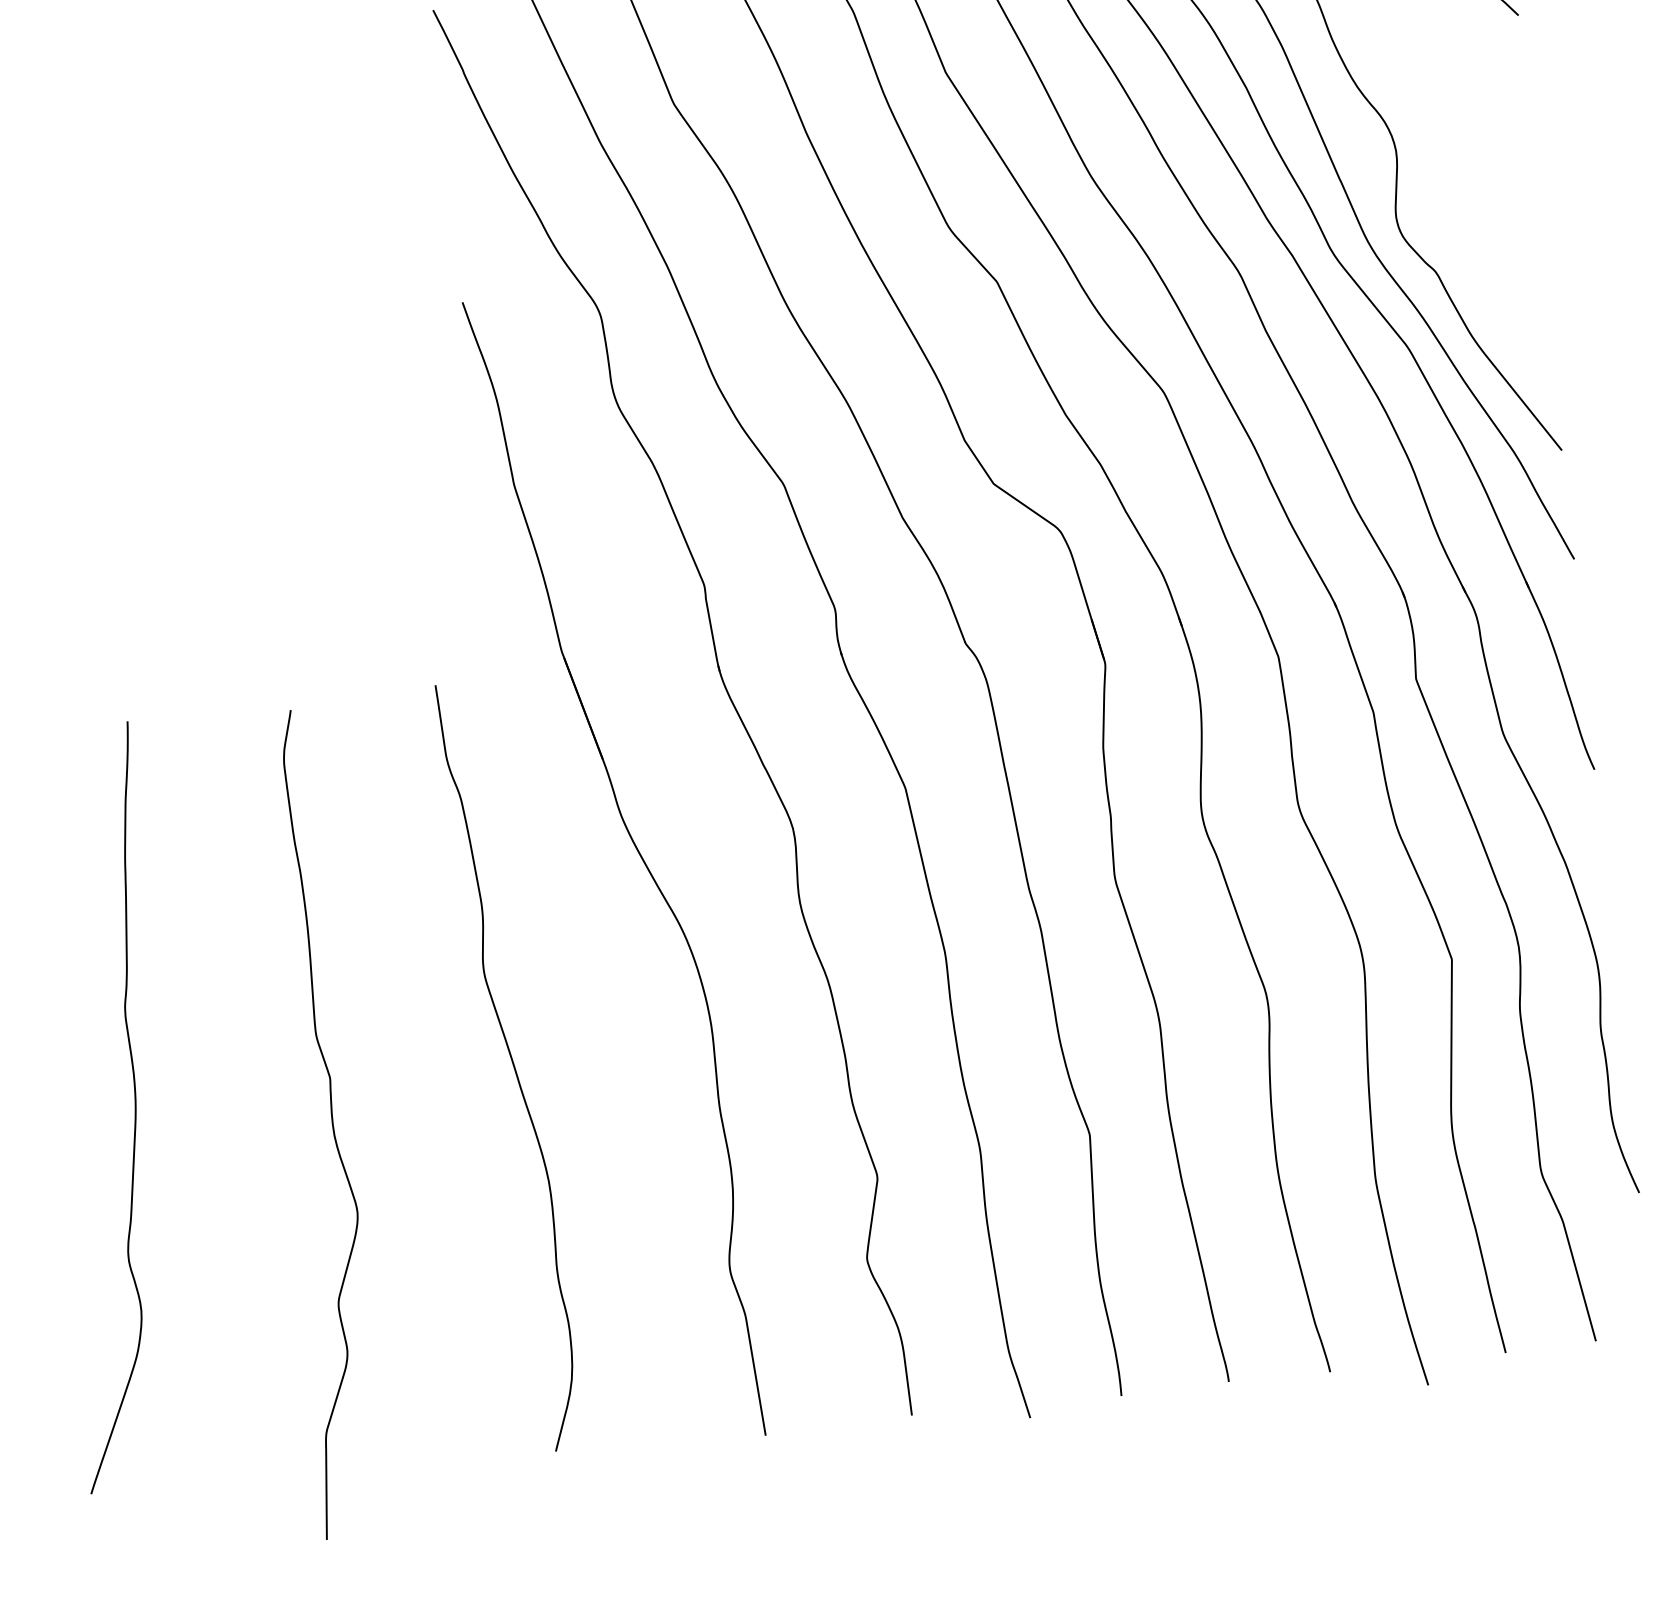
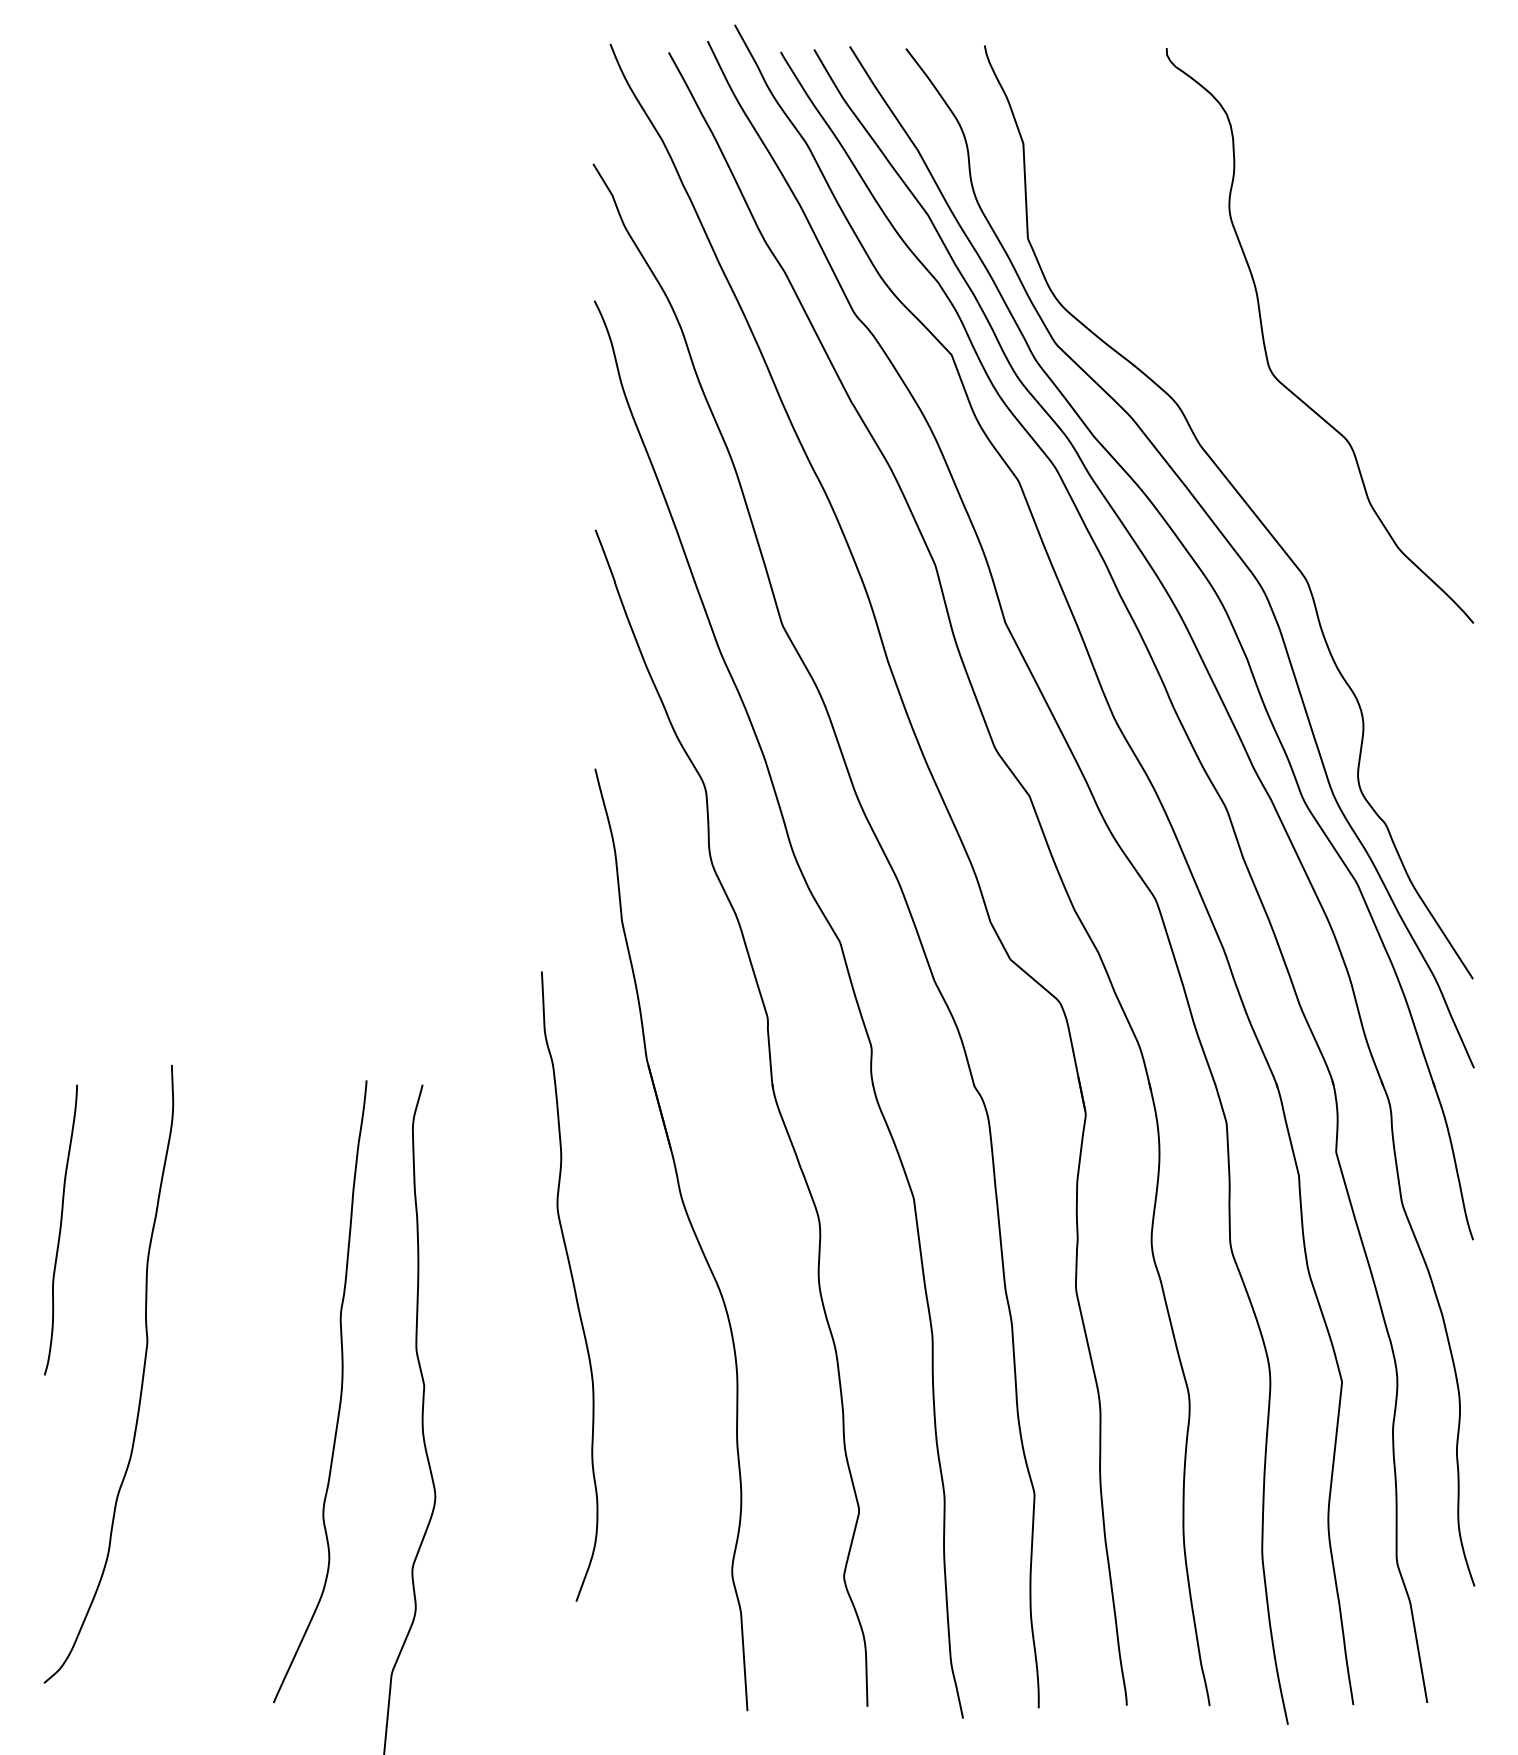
curve: (511, 1064) -> (572, 1284), moved
curve: (134, 1104) -> (340, 1391), moved

